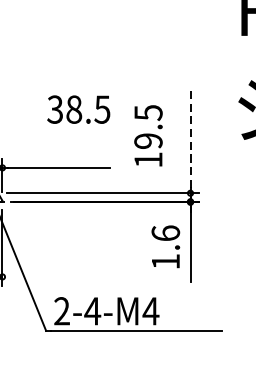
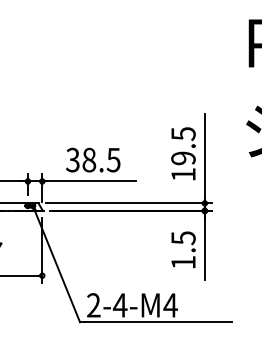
text: (79, 108) -> (93, 159), moved
text: (148, 135) -> (183, 153), moved
line: (190, 139) -> (204, 156), dashed -> solid
text: (165, 233) -> (183, 238), 1.6 -> 1.5

